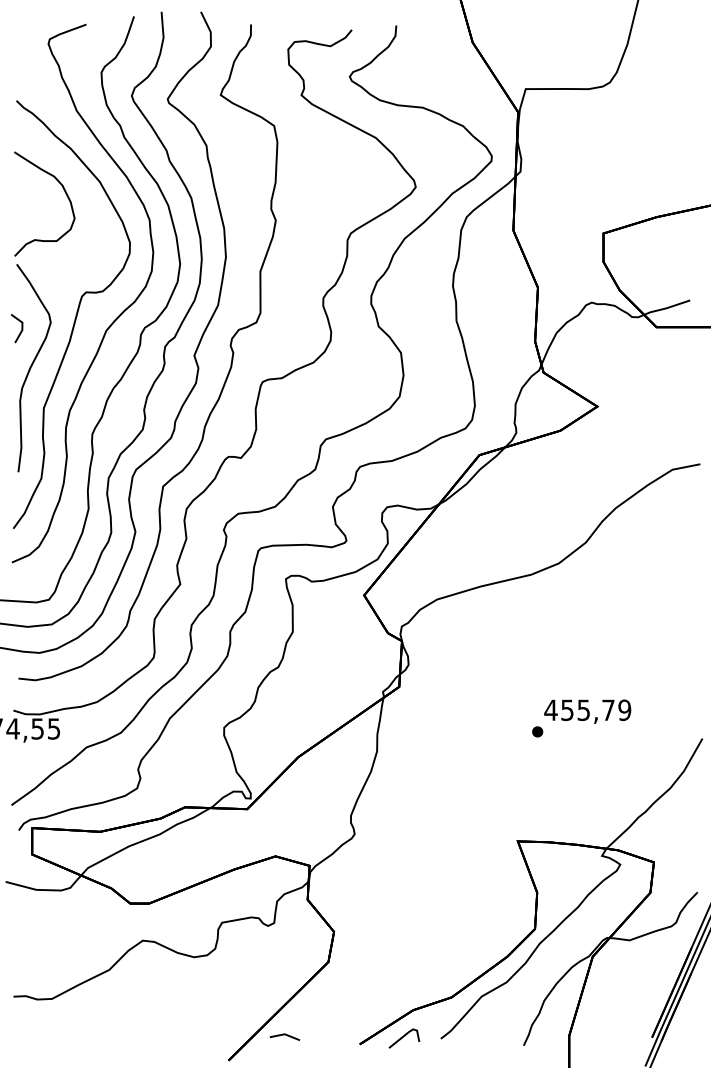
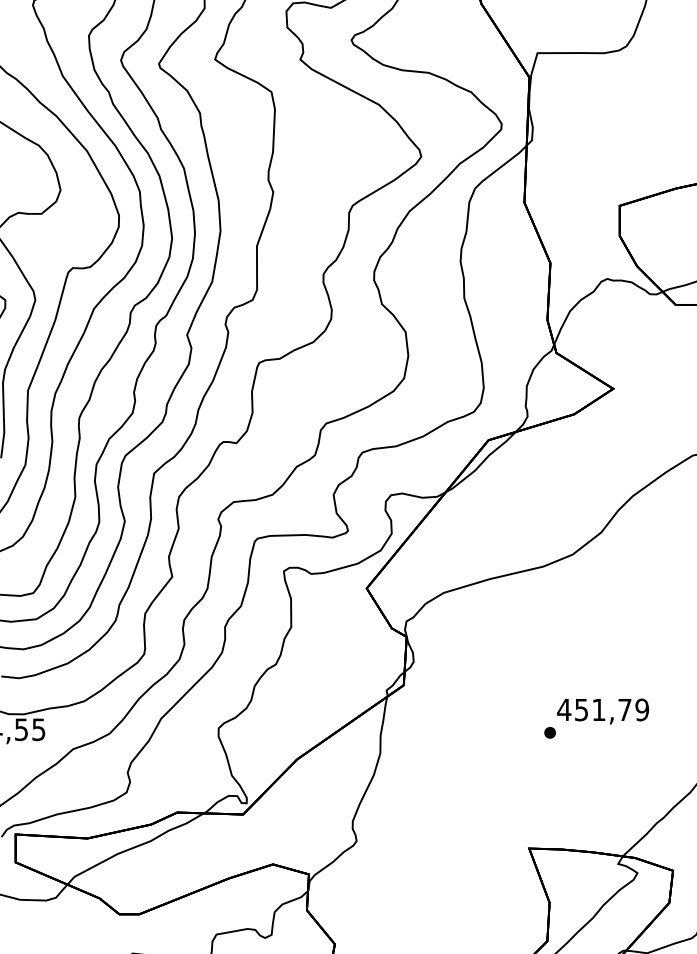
text: (583, 710) -> (598, 710), 455,79 -> 451,79

